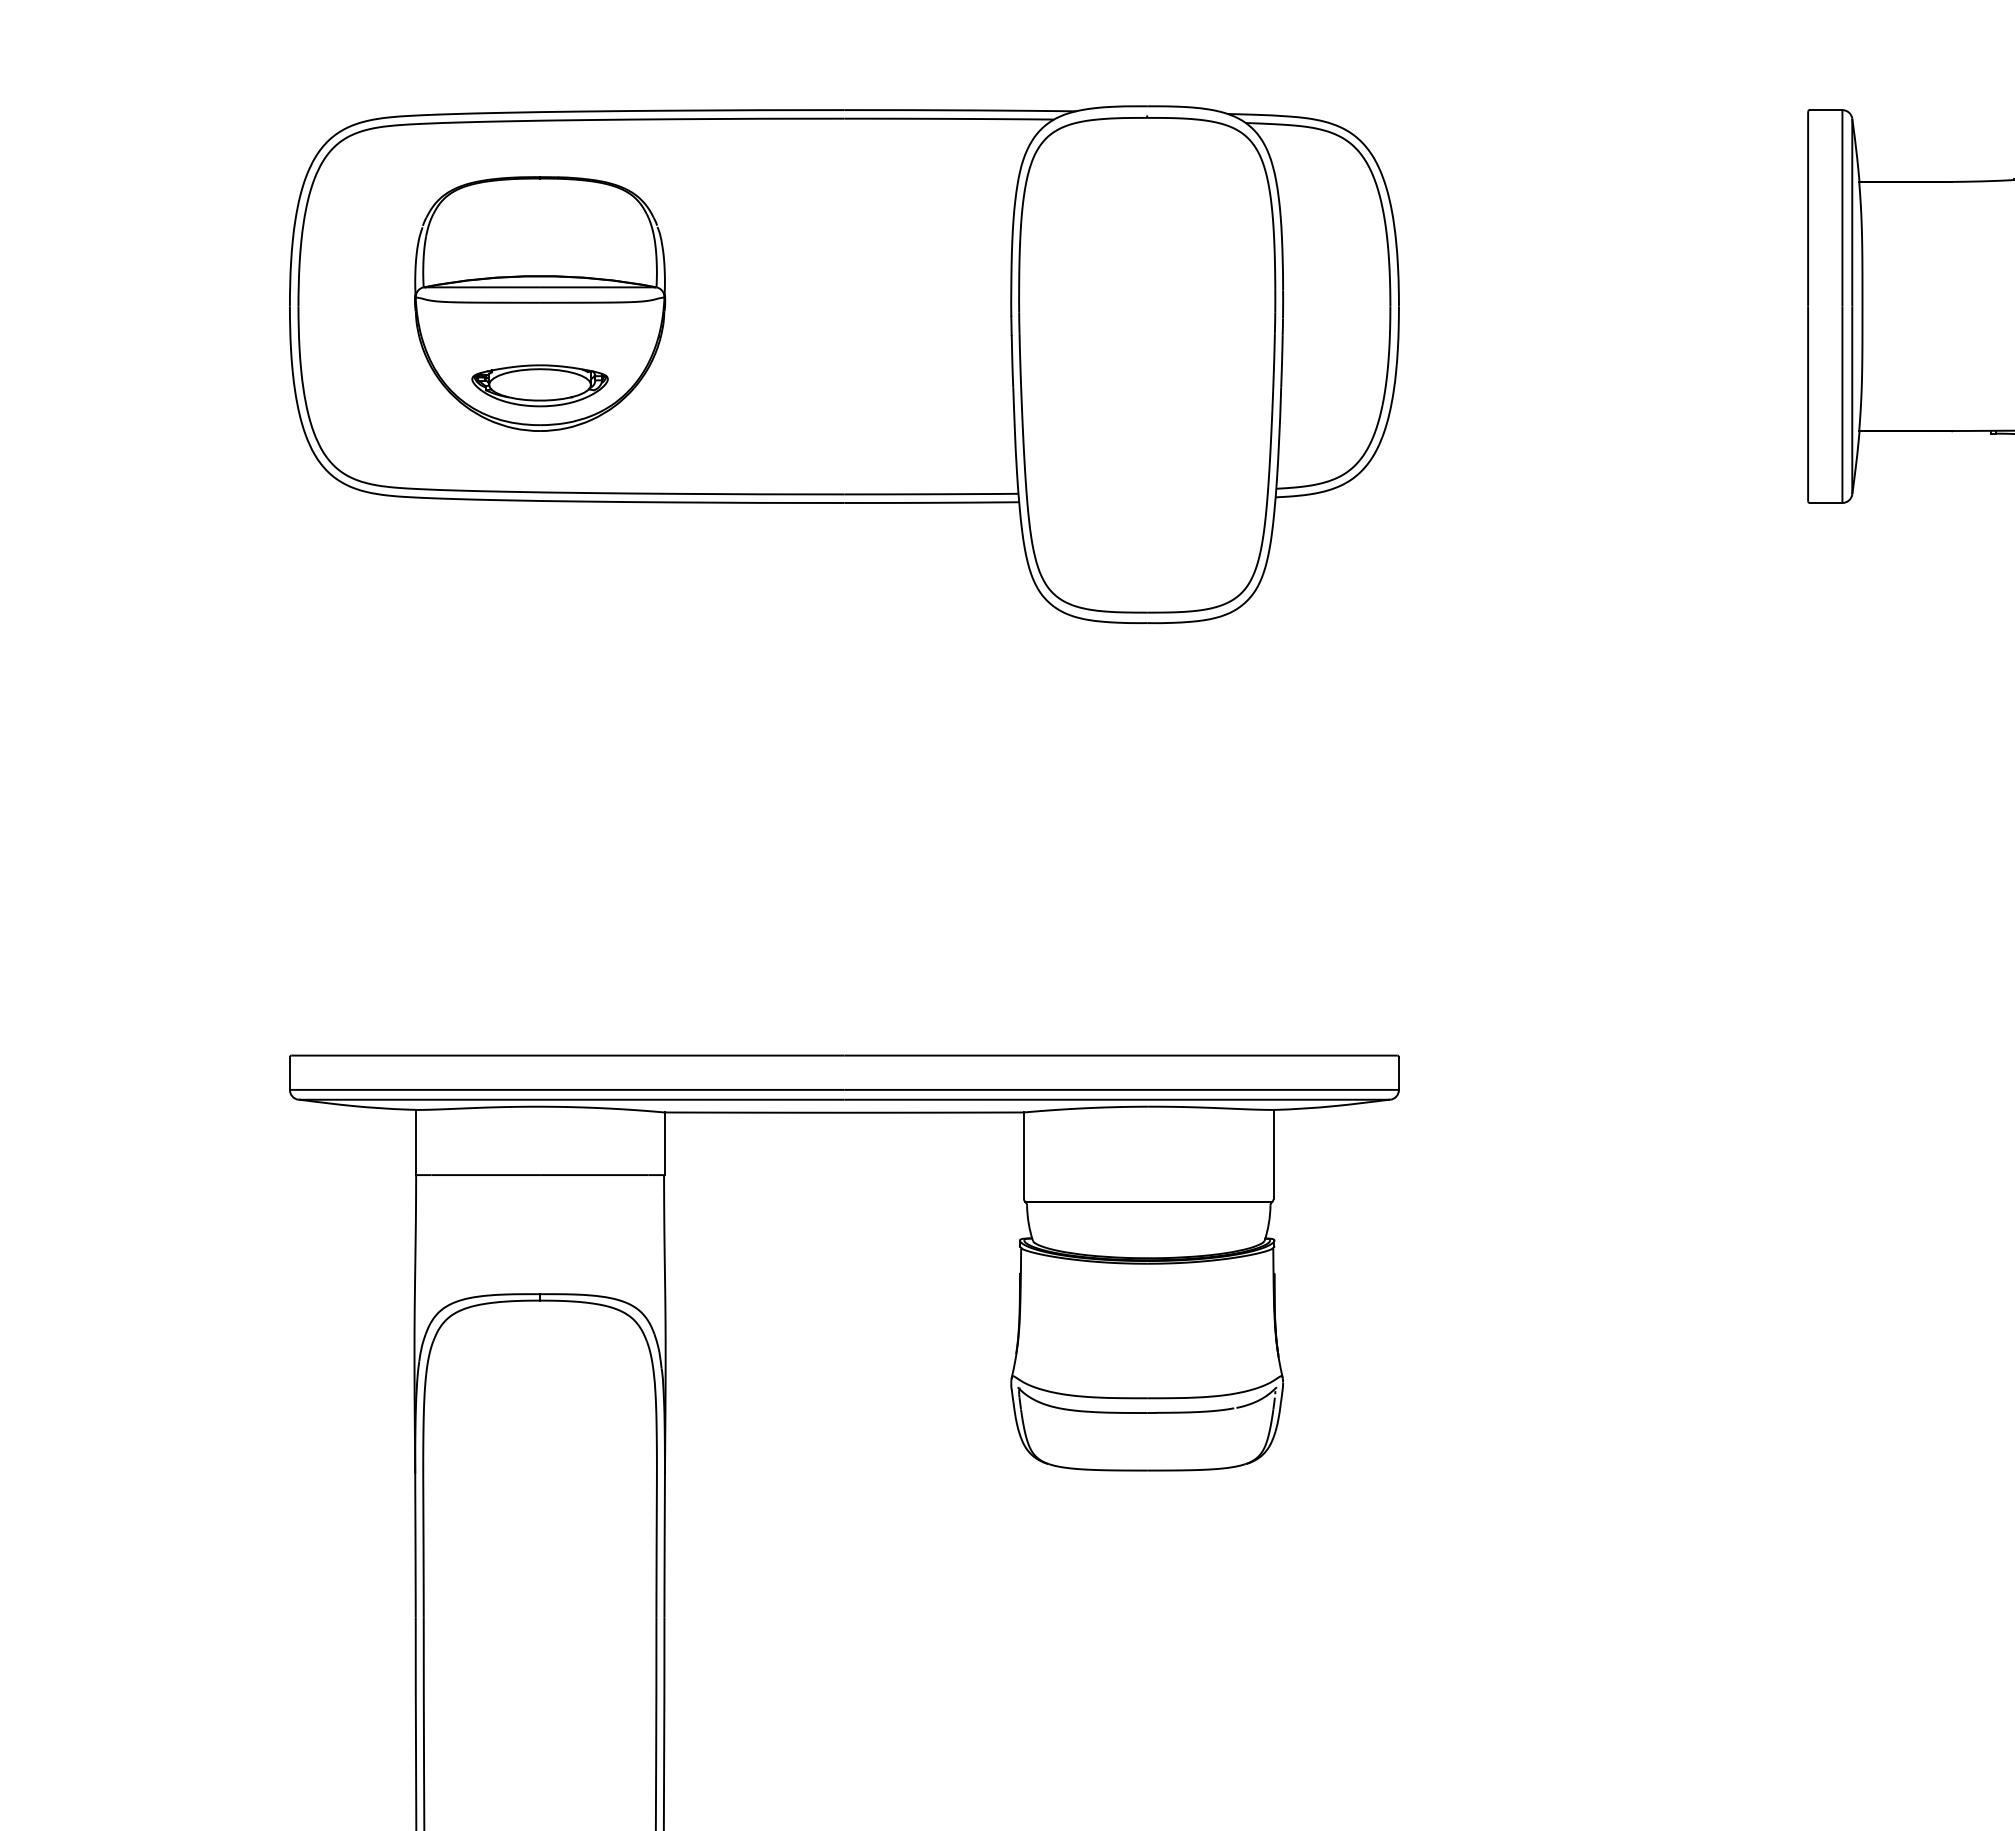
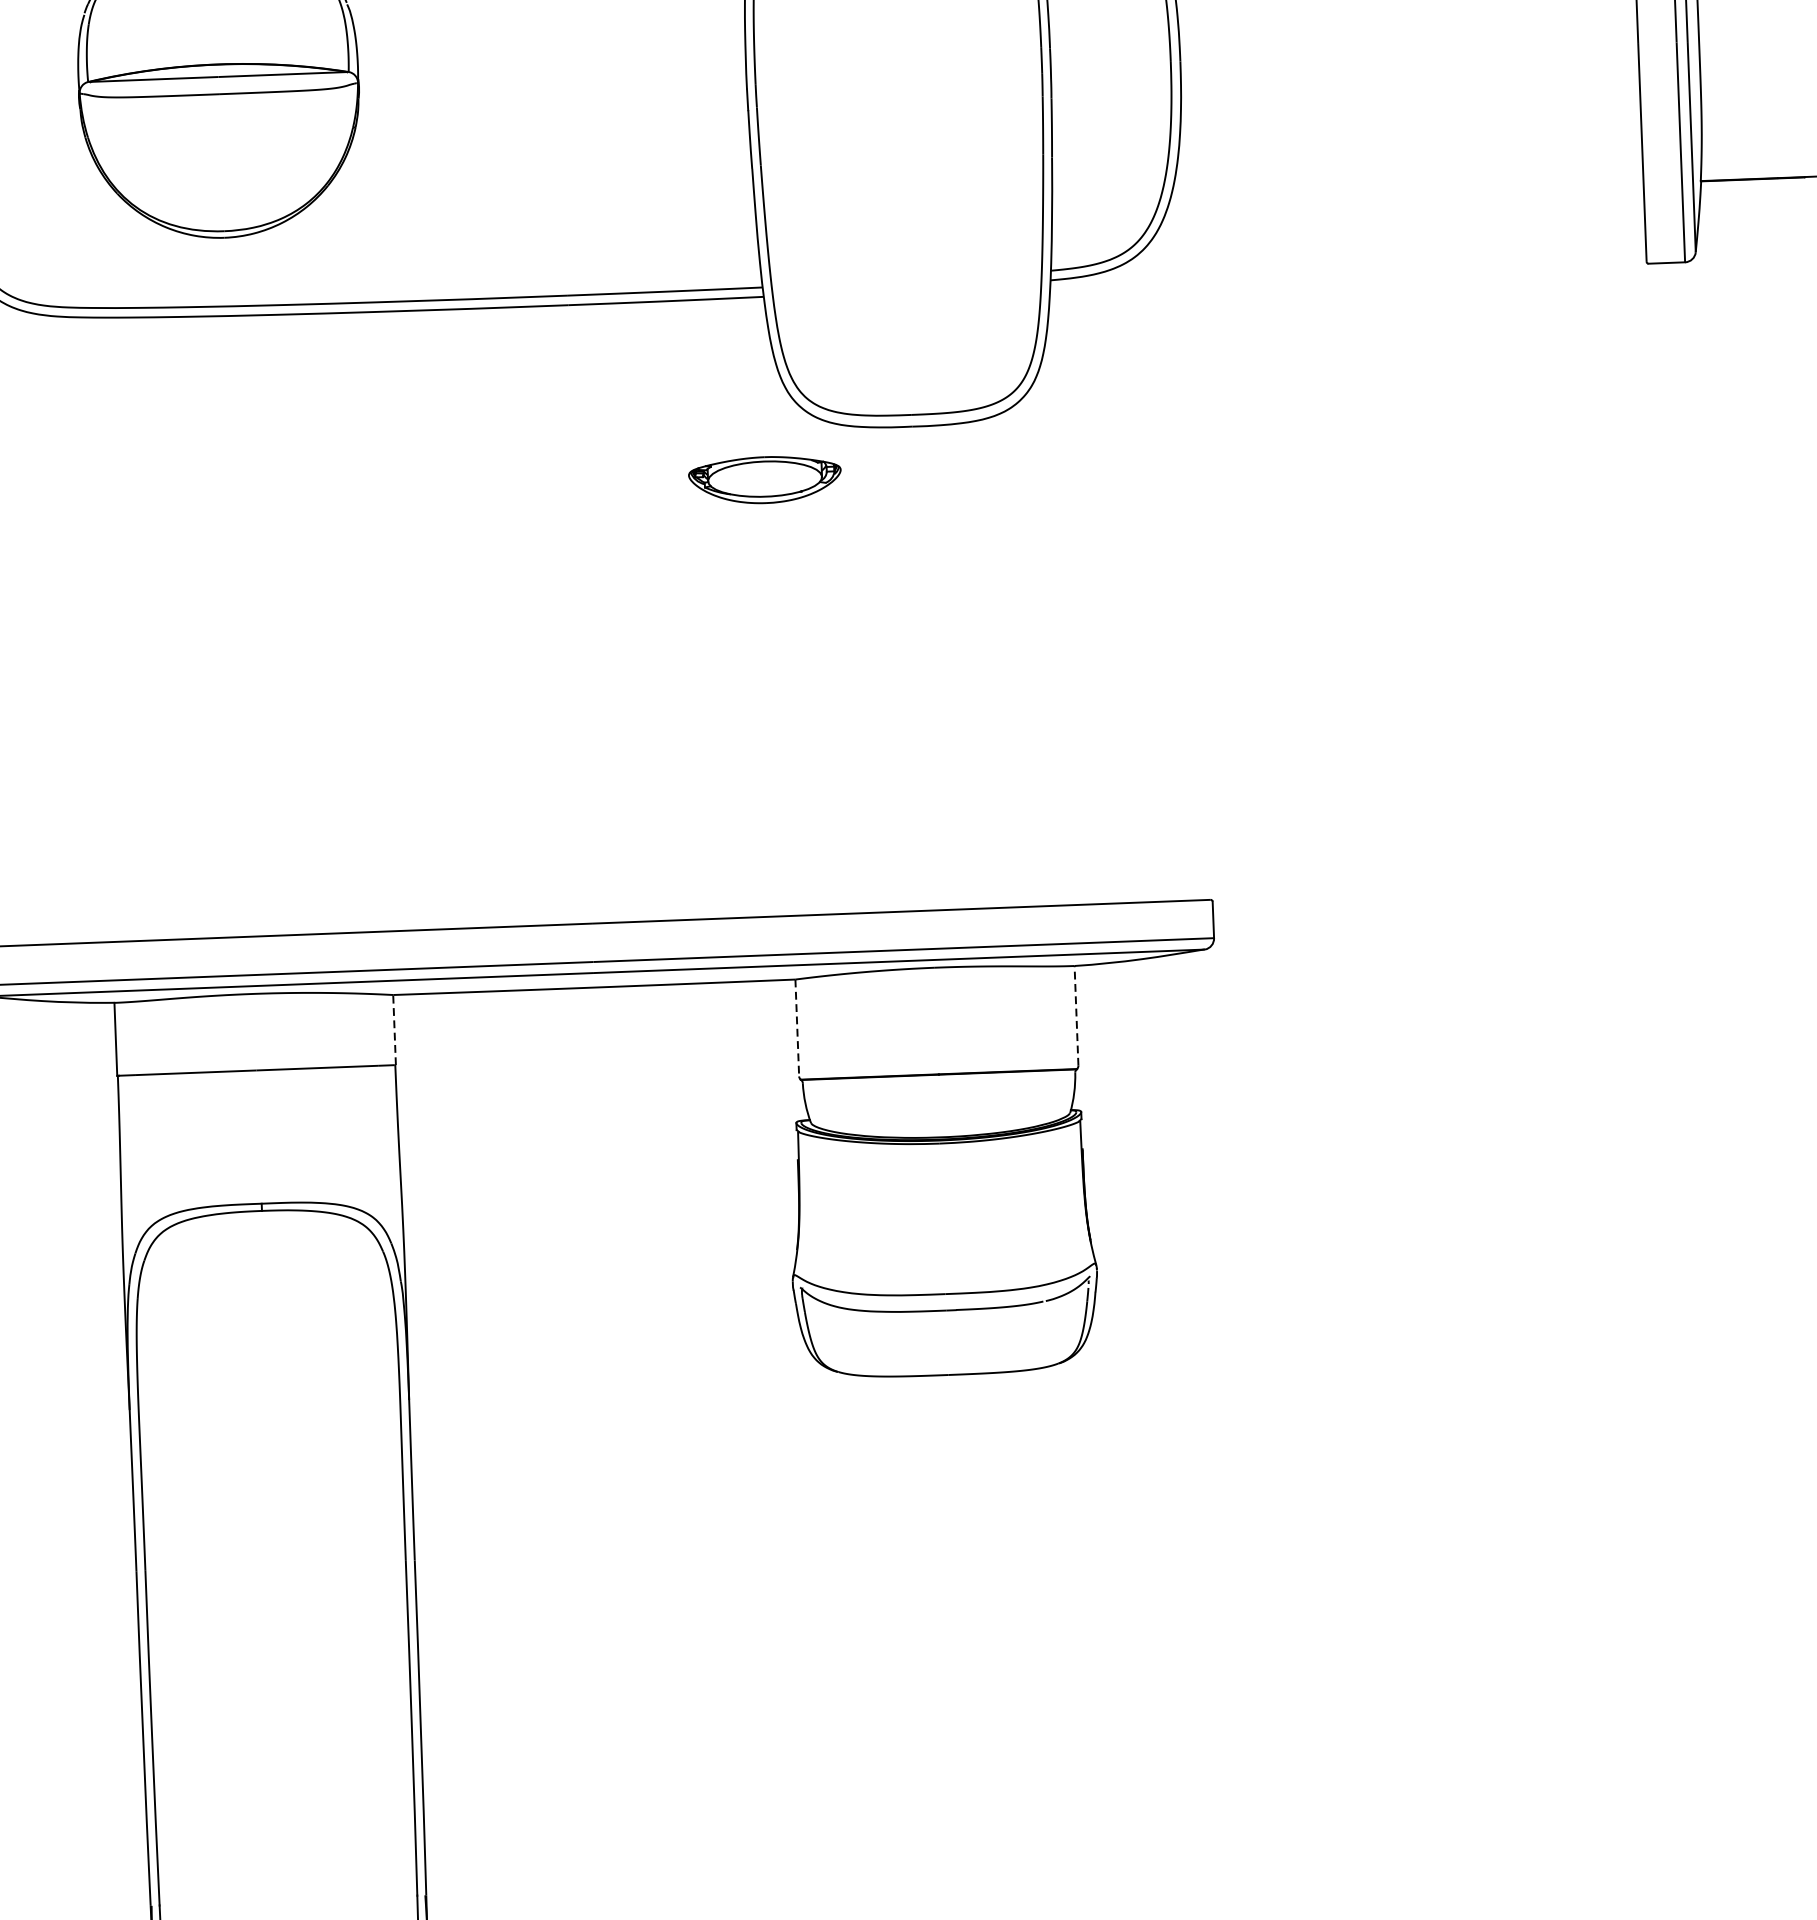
part: (539, 385) -> (764, 479), moved
line: (664, 1143) -> (394, 1029), solid -> dashed
line: (1273, 1154) -> (1076, 1015), solid -> dashed
line: (1024, 1156) -> (797, 1028), solid -> dashed

